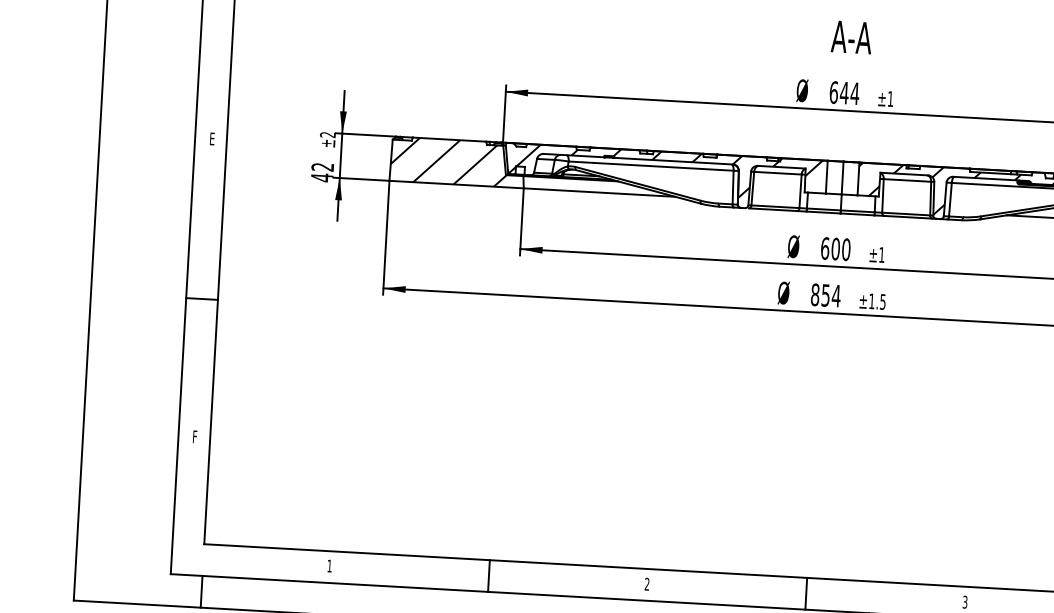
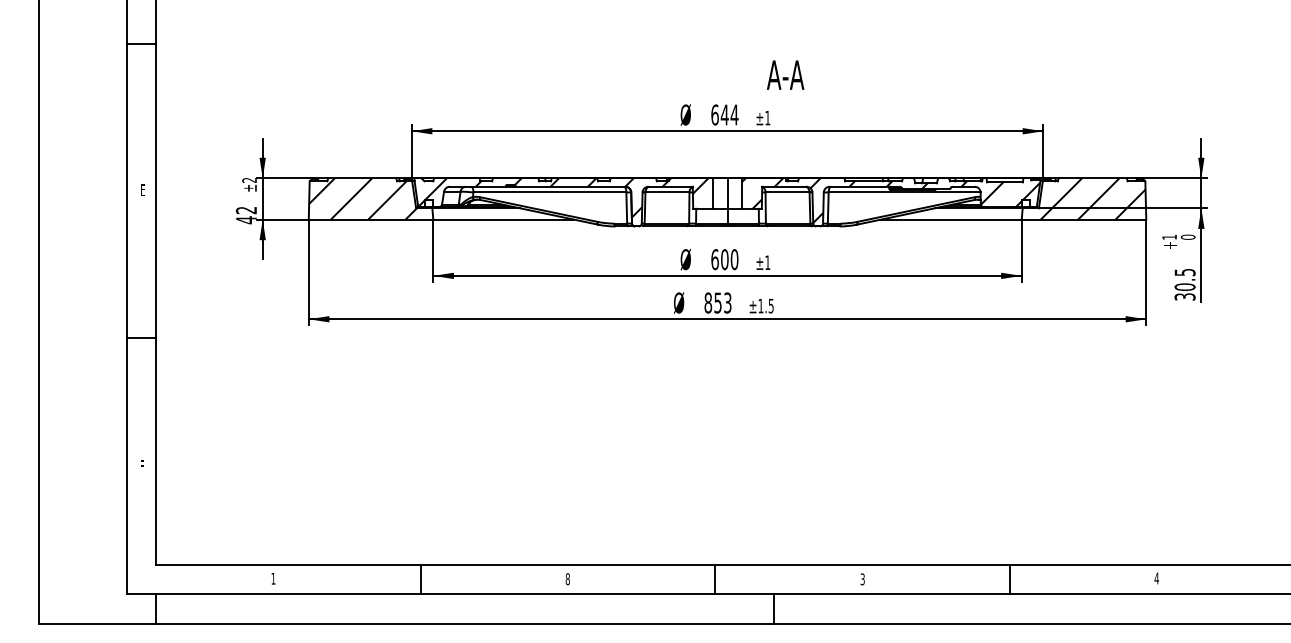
text: (851, 36) -> (785, 74), moved
text: (836, 295) -> (727, 302), 854 -> 853
text: (646, 584) -> (567, 579), 2 -> 8

